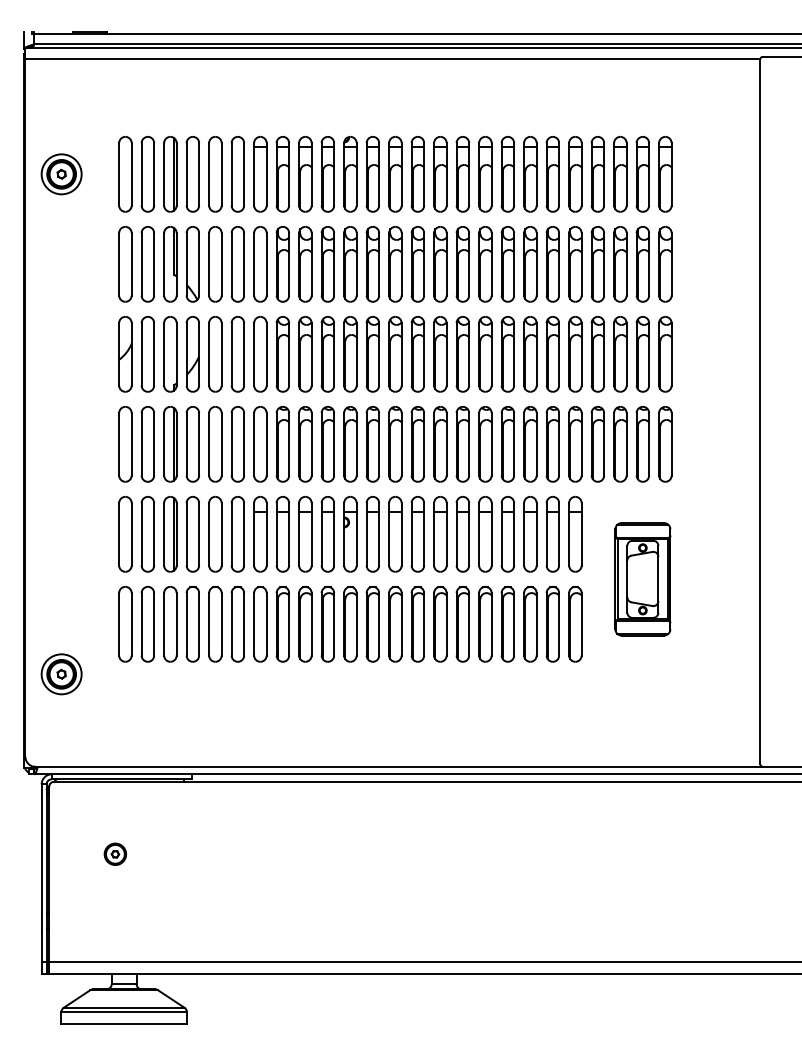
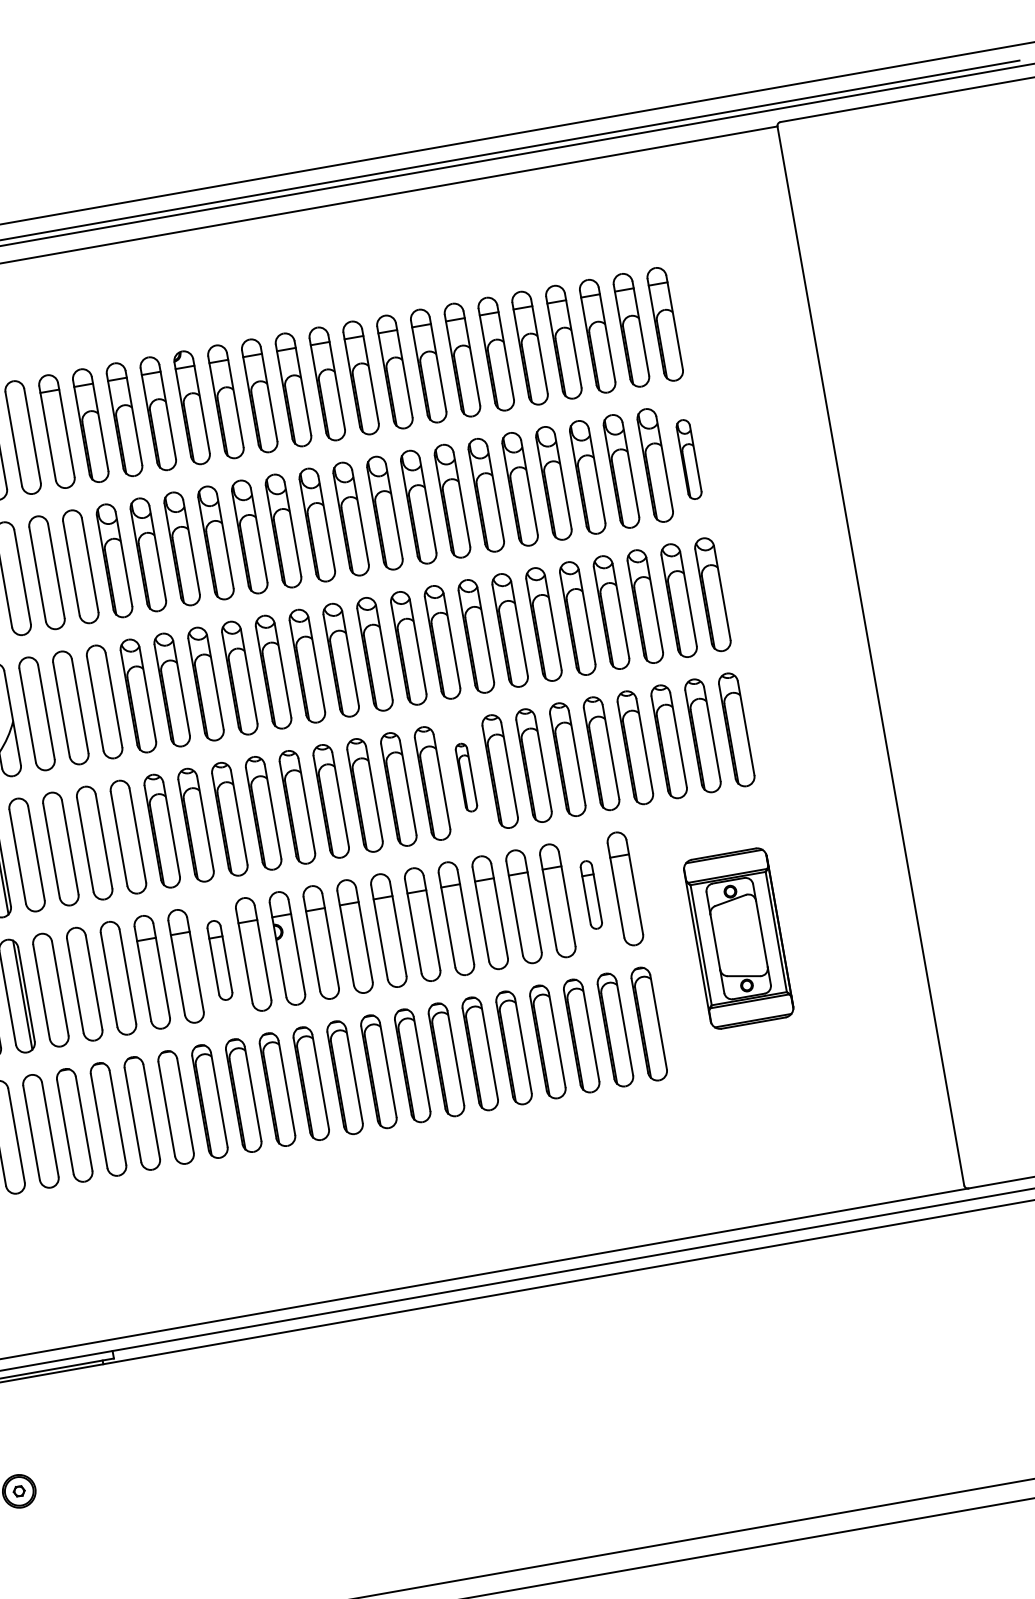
part: (665, 264) -> (689, 459), size x0.7
part: (485, 444) -> (466, 777), size x0.6
part: (305, 534) -> (220, 960), size x0.7
part: (552, 534) -> (591, 895), size x0.6

